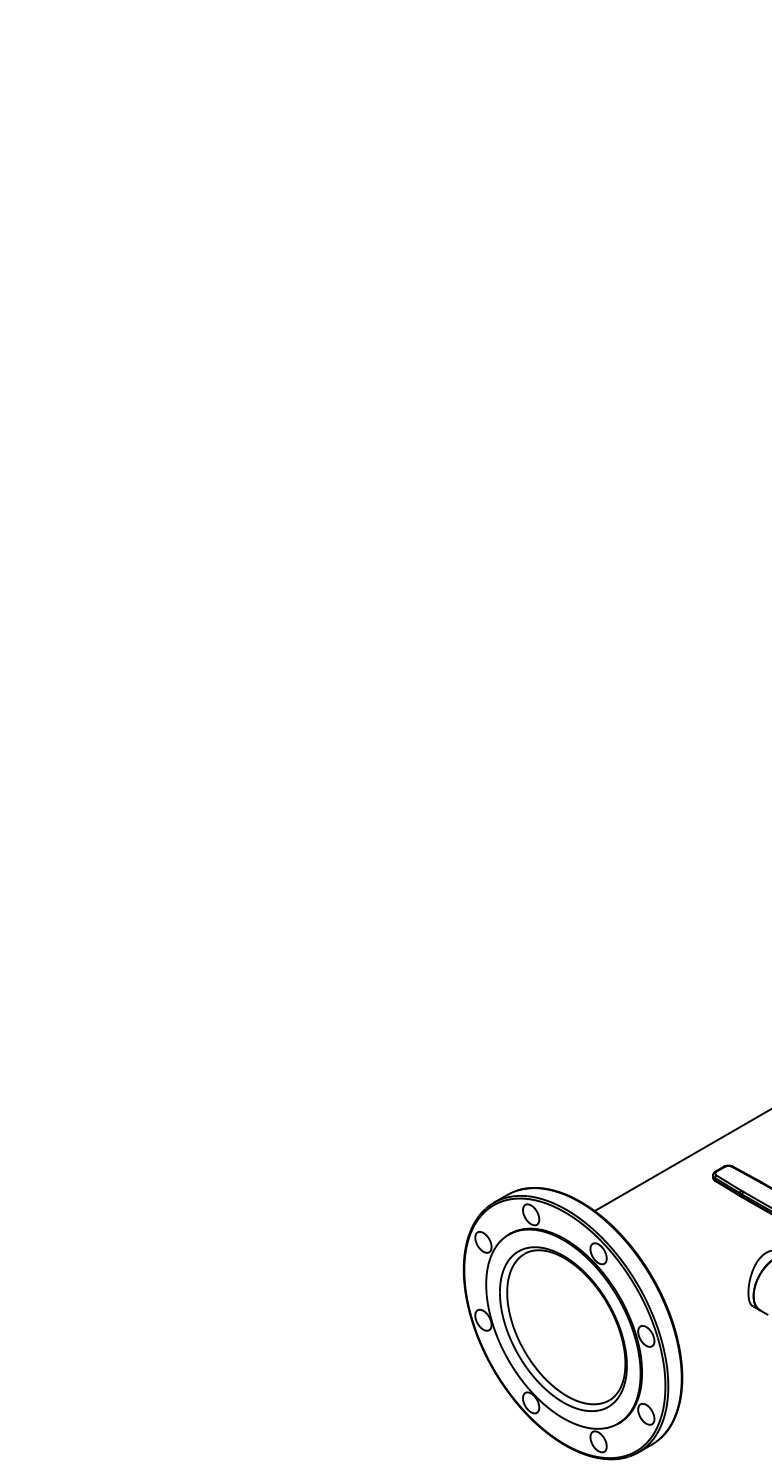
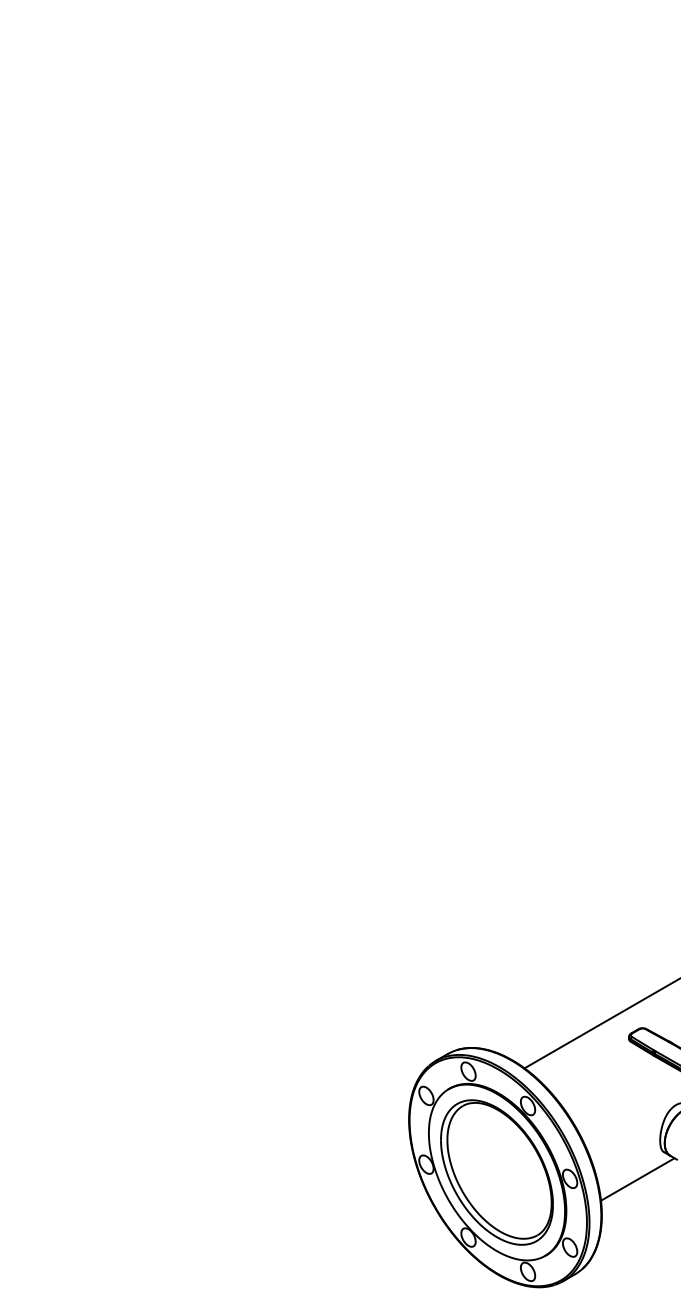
line: (722, 1337) -> (637, 1179), added

